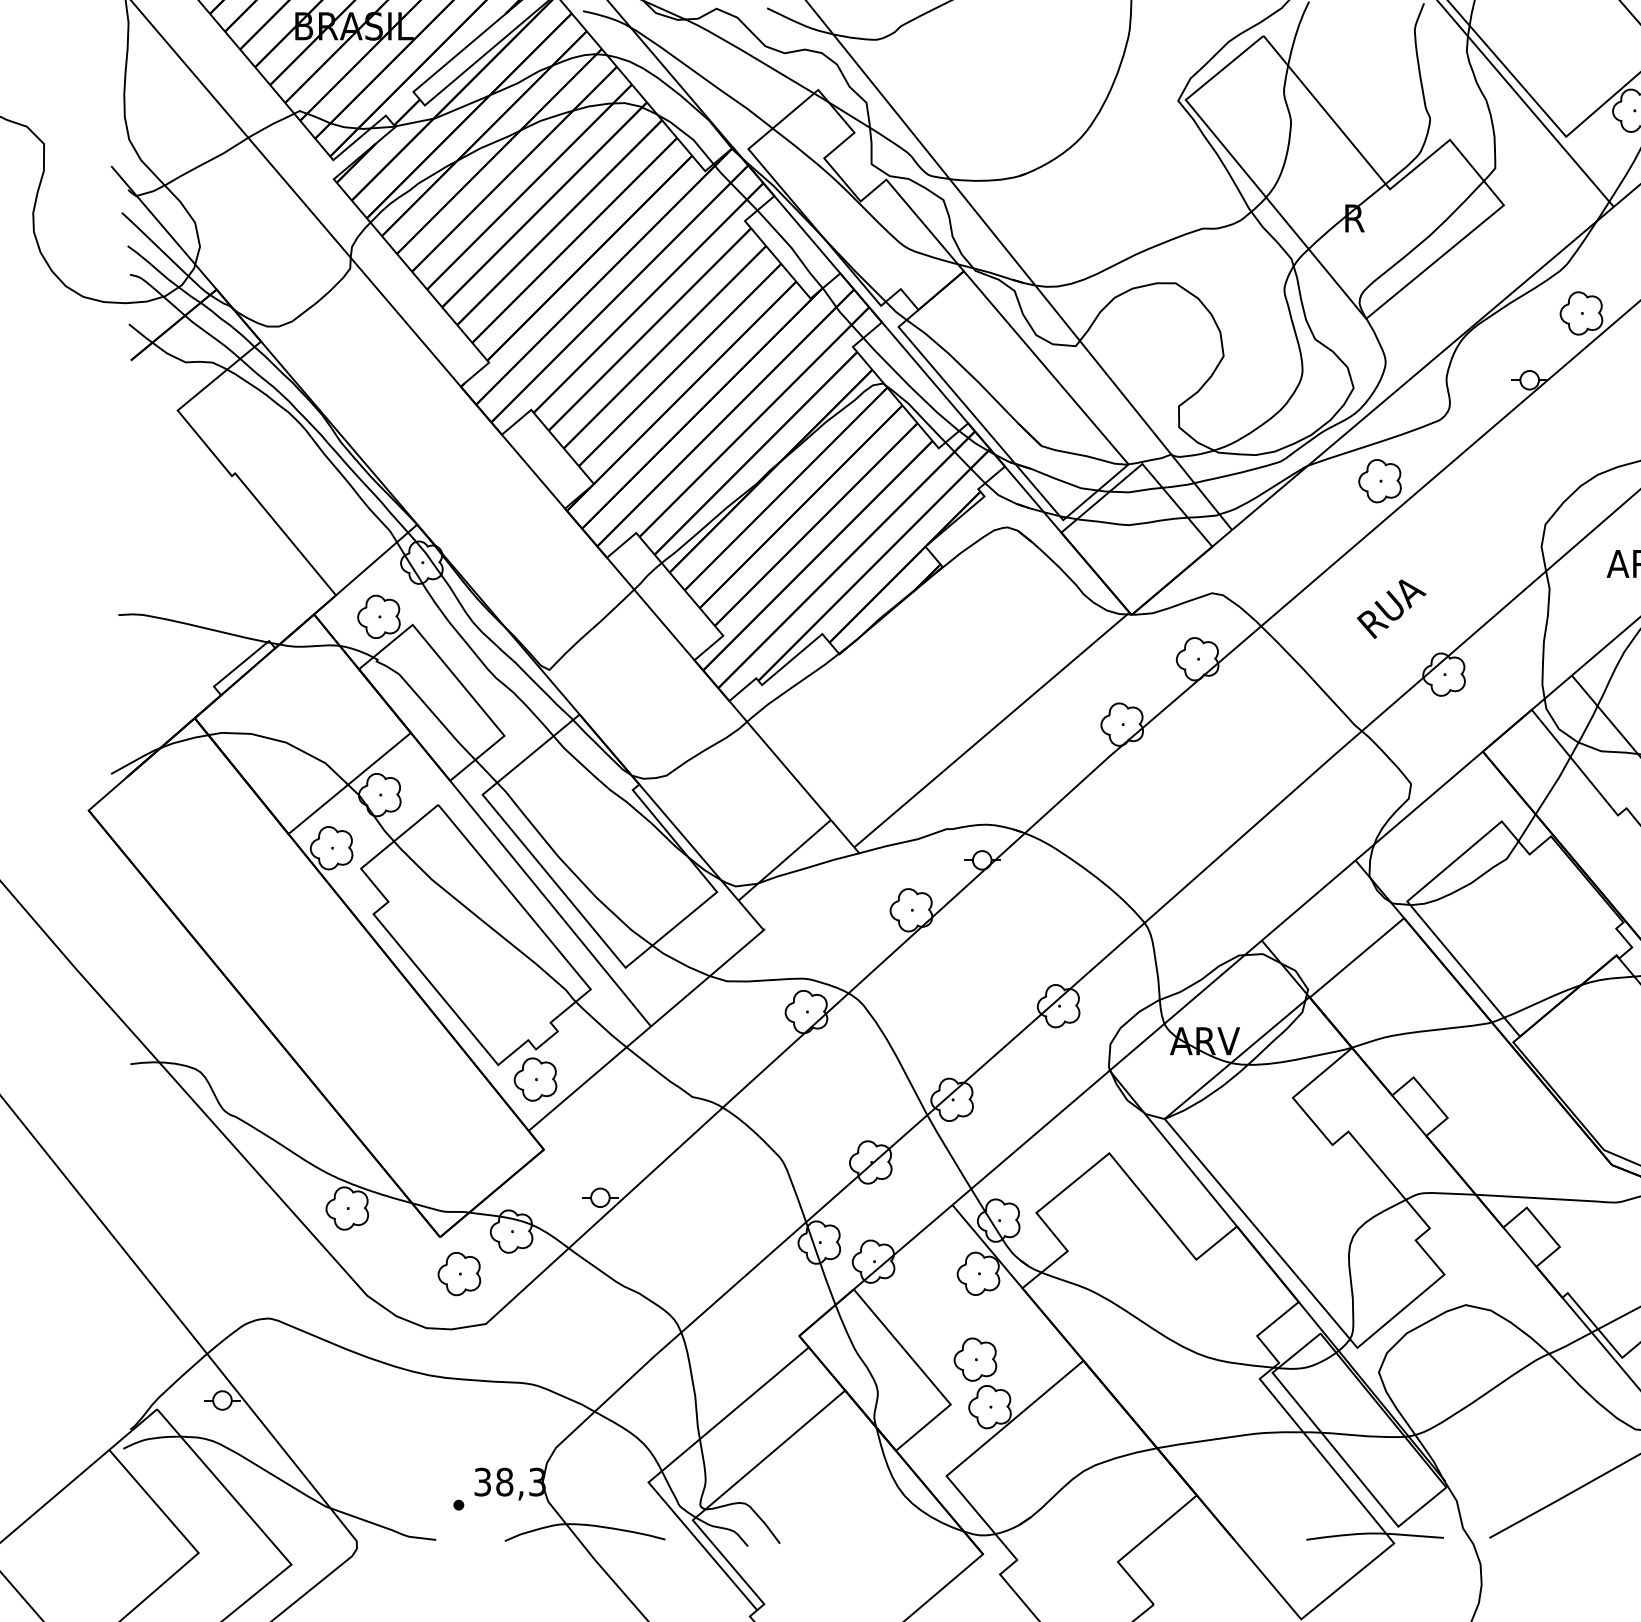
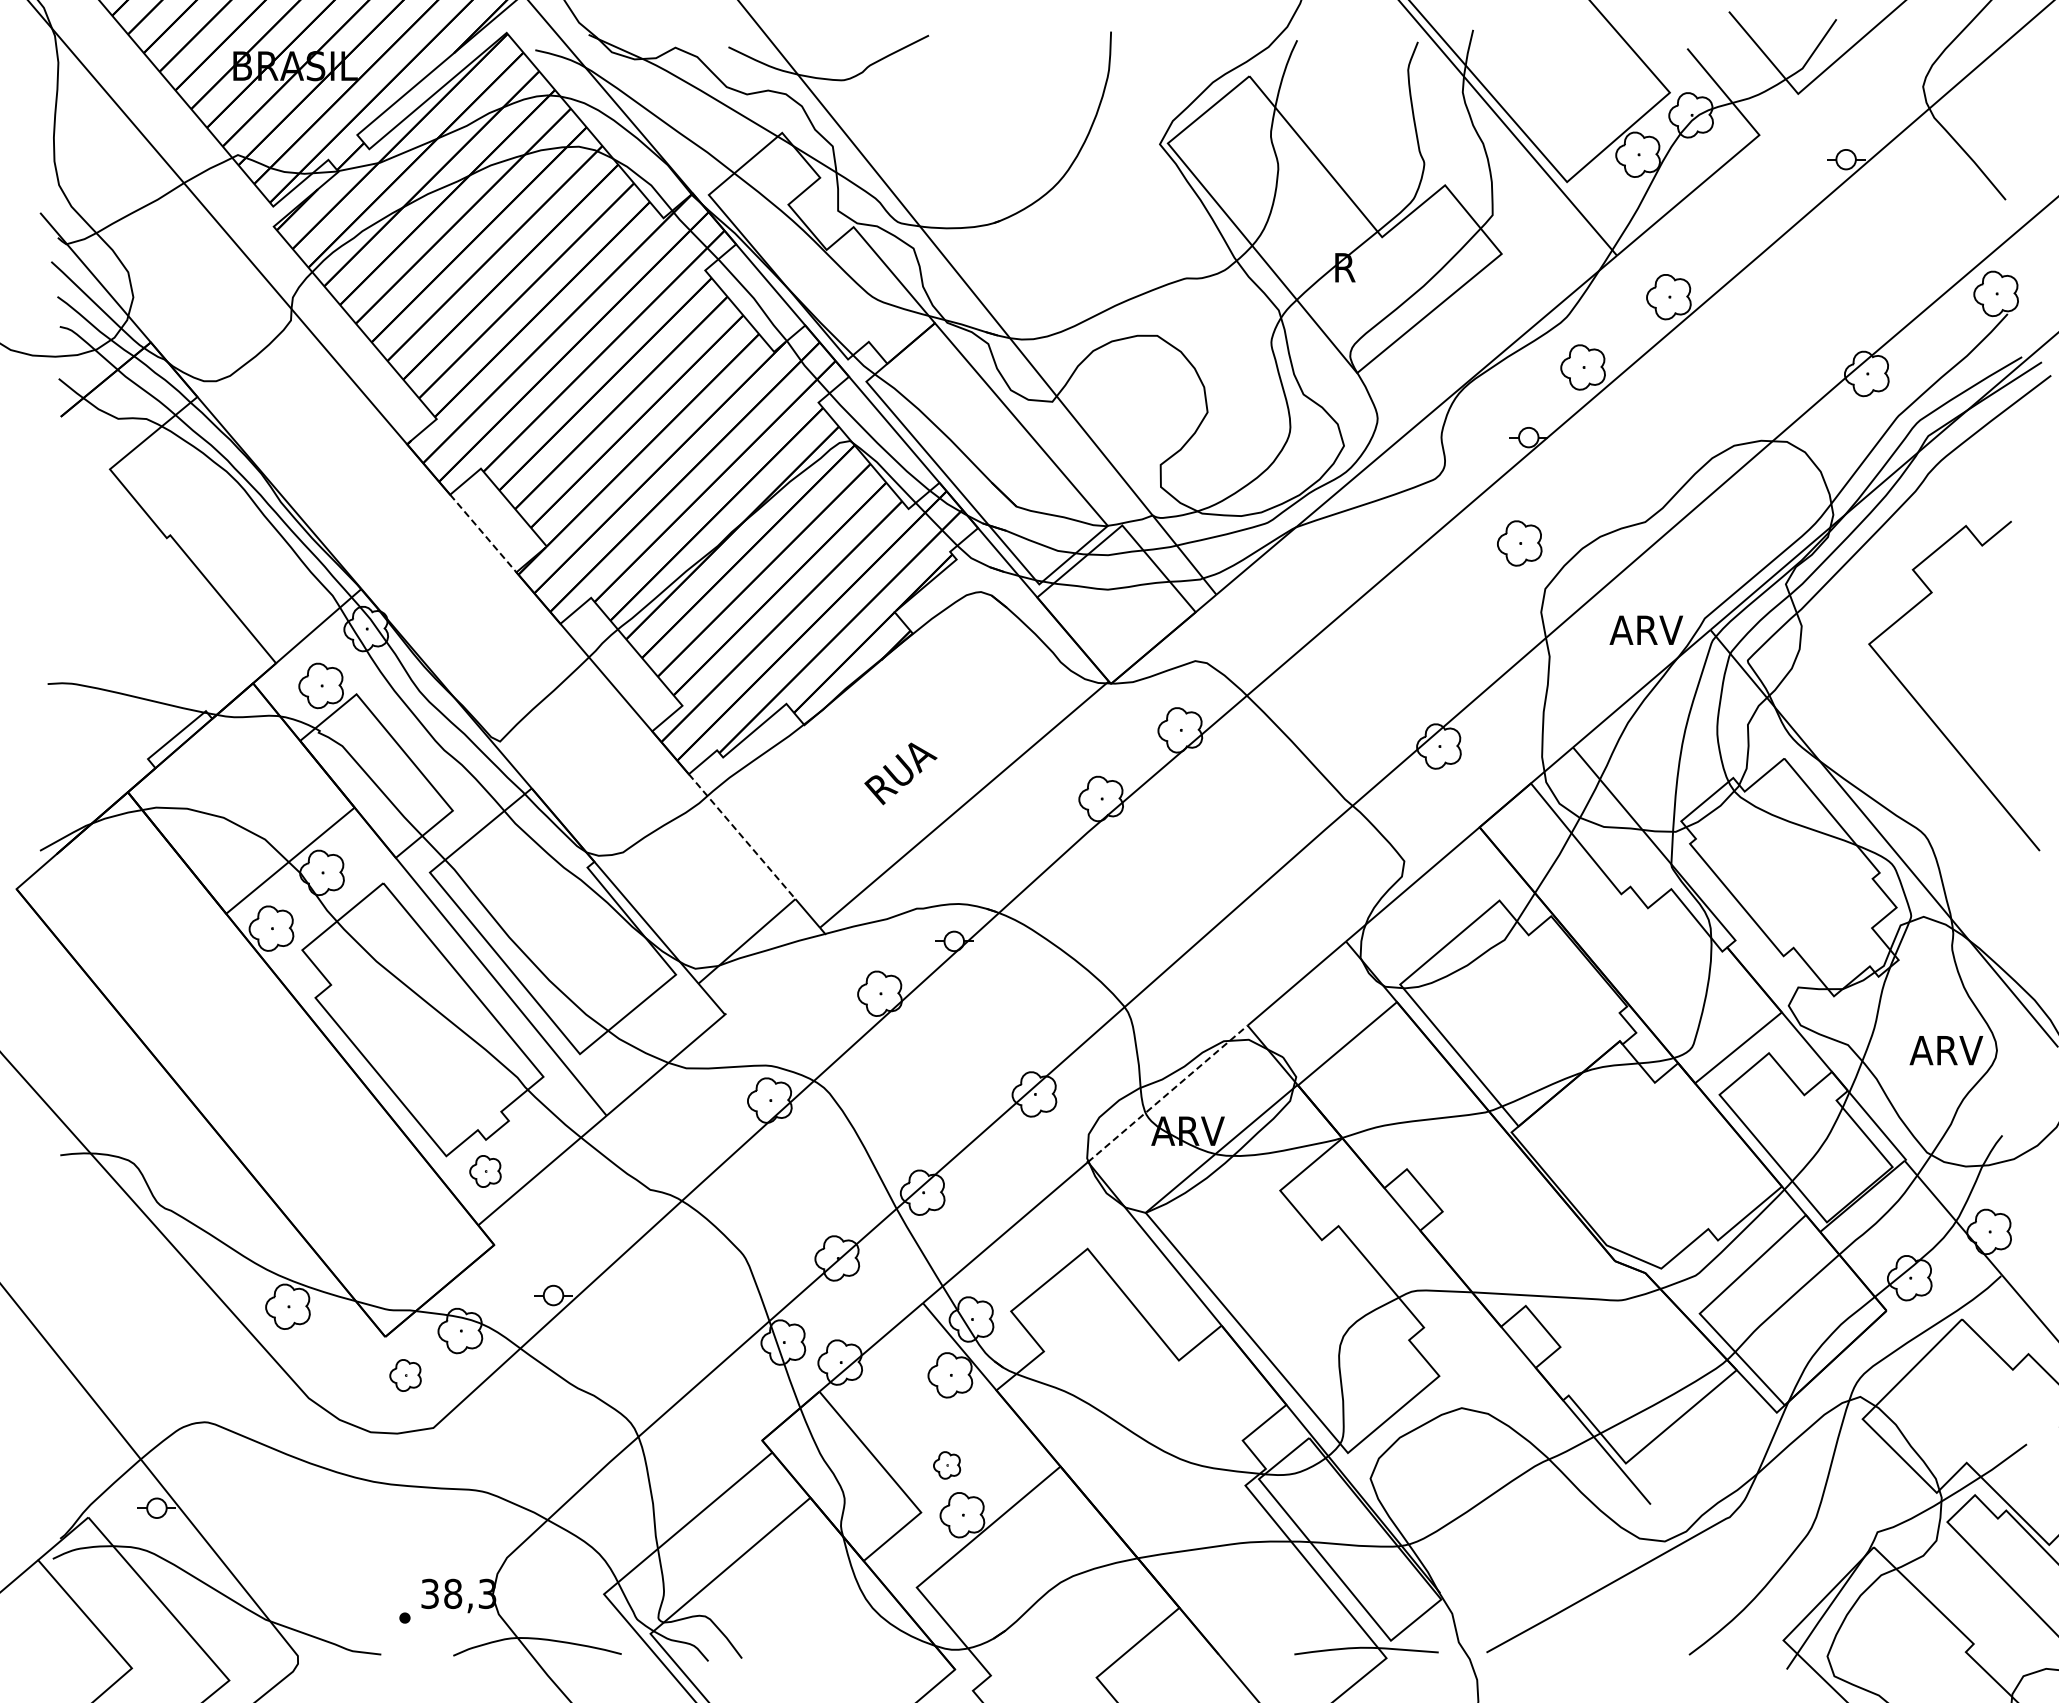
line: (533, 471) -> (483, 533), solid -> dashed
part: (1379, 481) -> (1519, 543), moved
text: (1391, 608) -> (900, 773), moved
line: (780, 761) -> (742, 837), solid -> dashed
line: (1186, 1005) -> (1168, 1093), solid -> dashed
part: (535, 1079) -> (485, 1171), size x0.7
part: (459, 1274) -> (405, 1375), size x0.7
part: (974, 1359) -> (946, 1465), size x0.6

